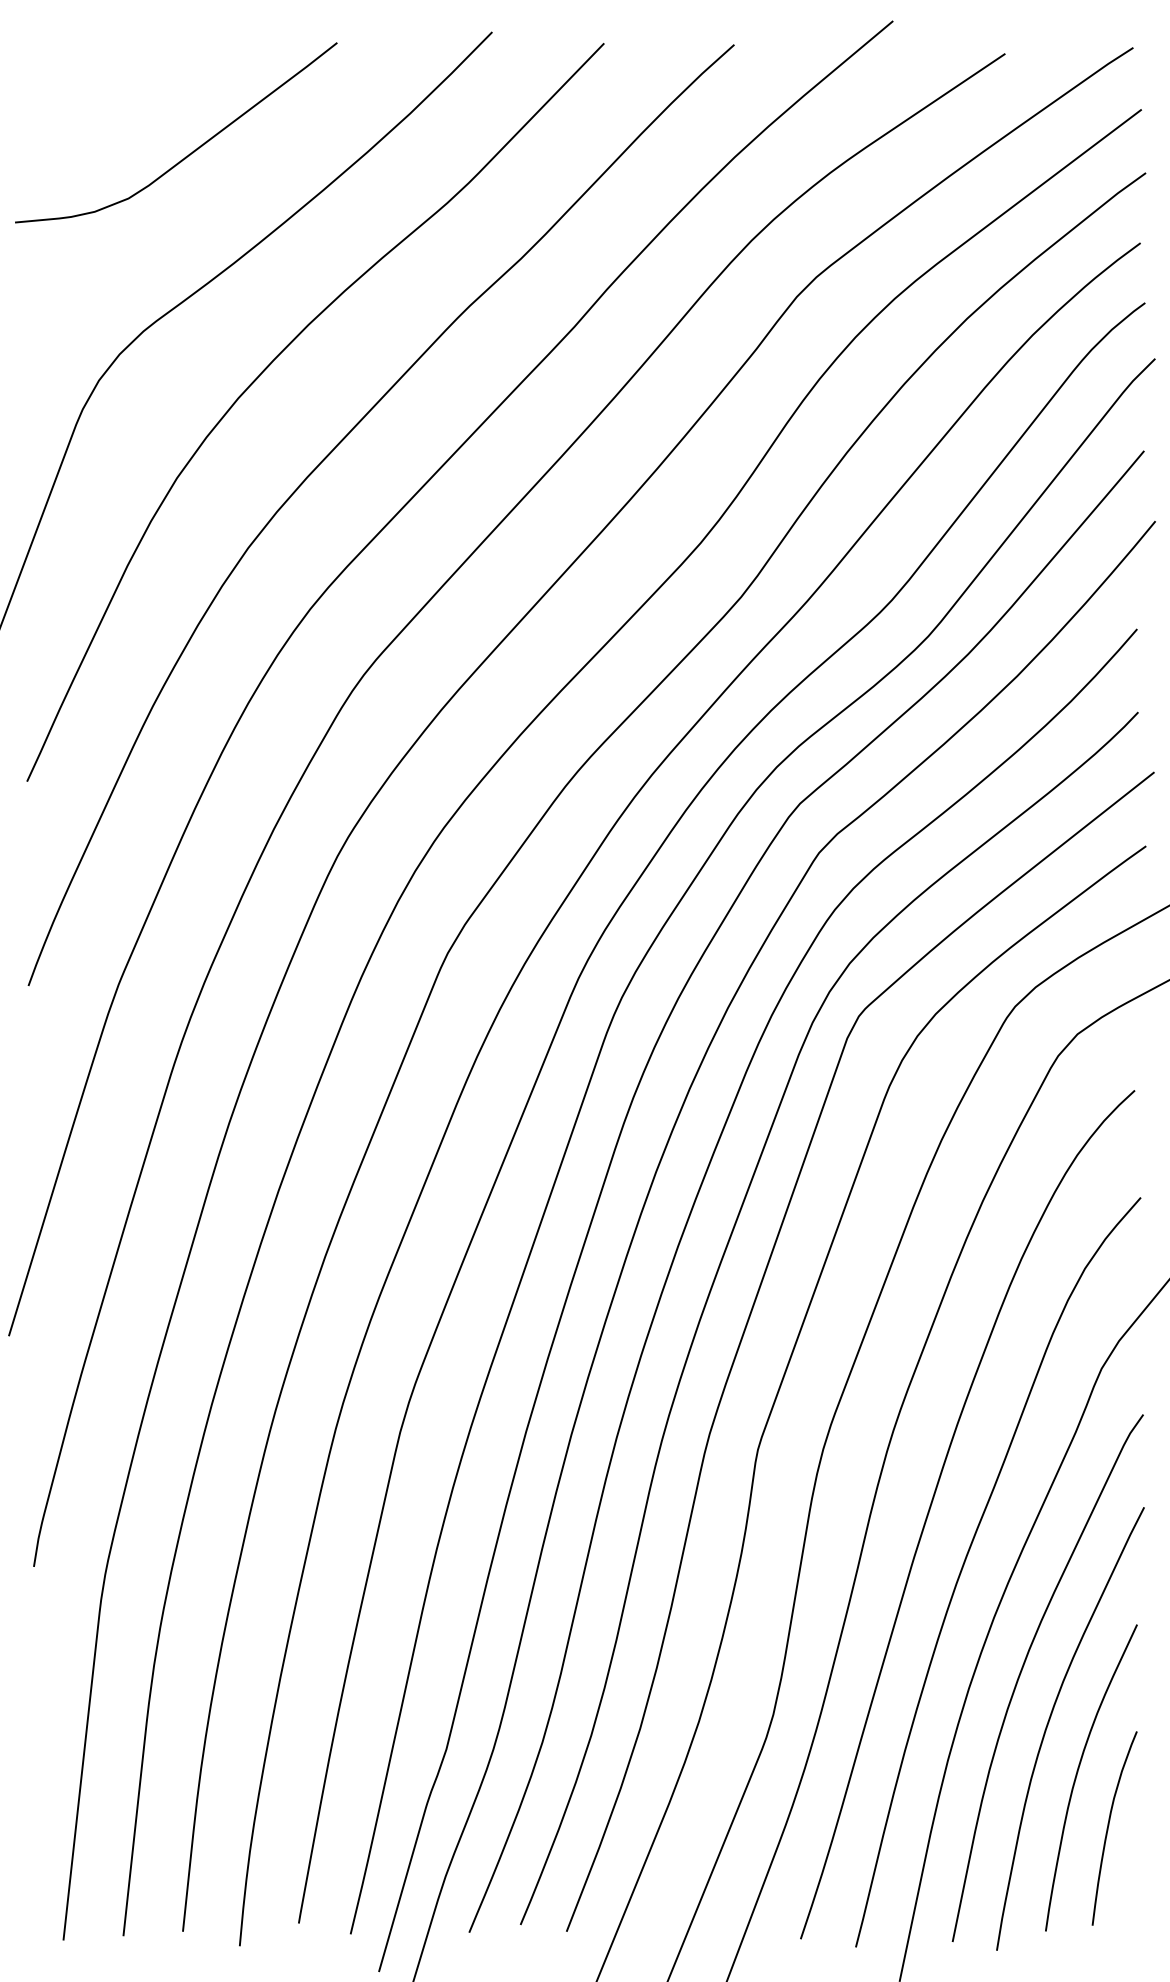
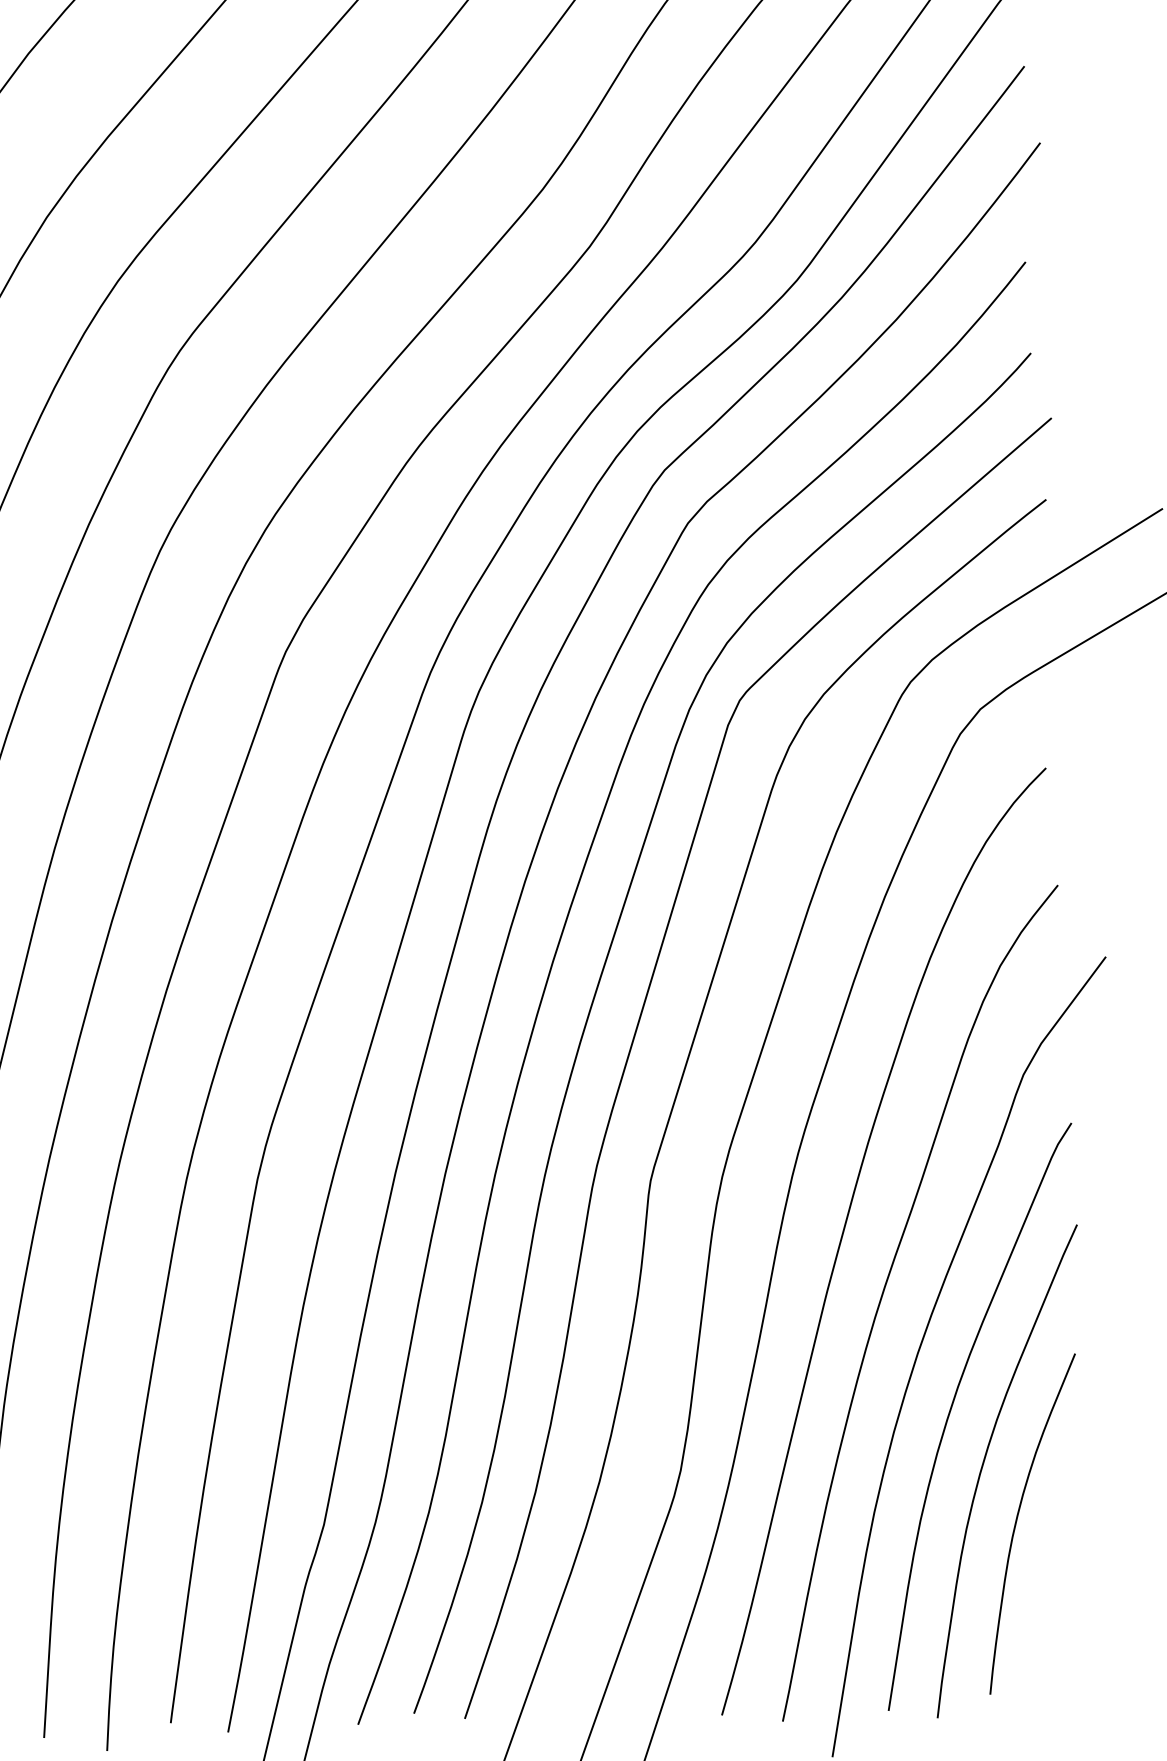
curve: (1109, 1825) -> (1054, 1575), removed

